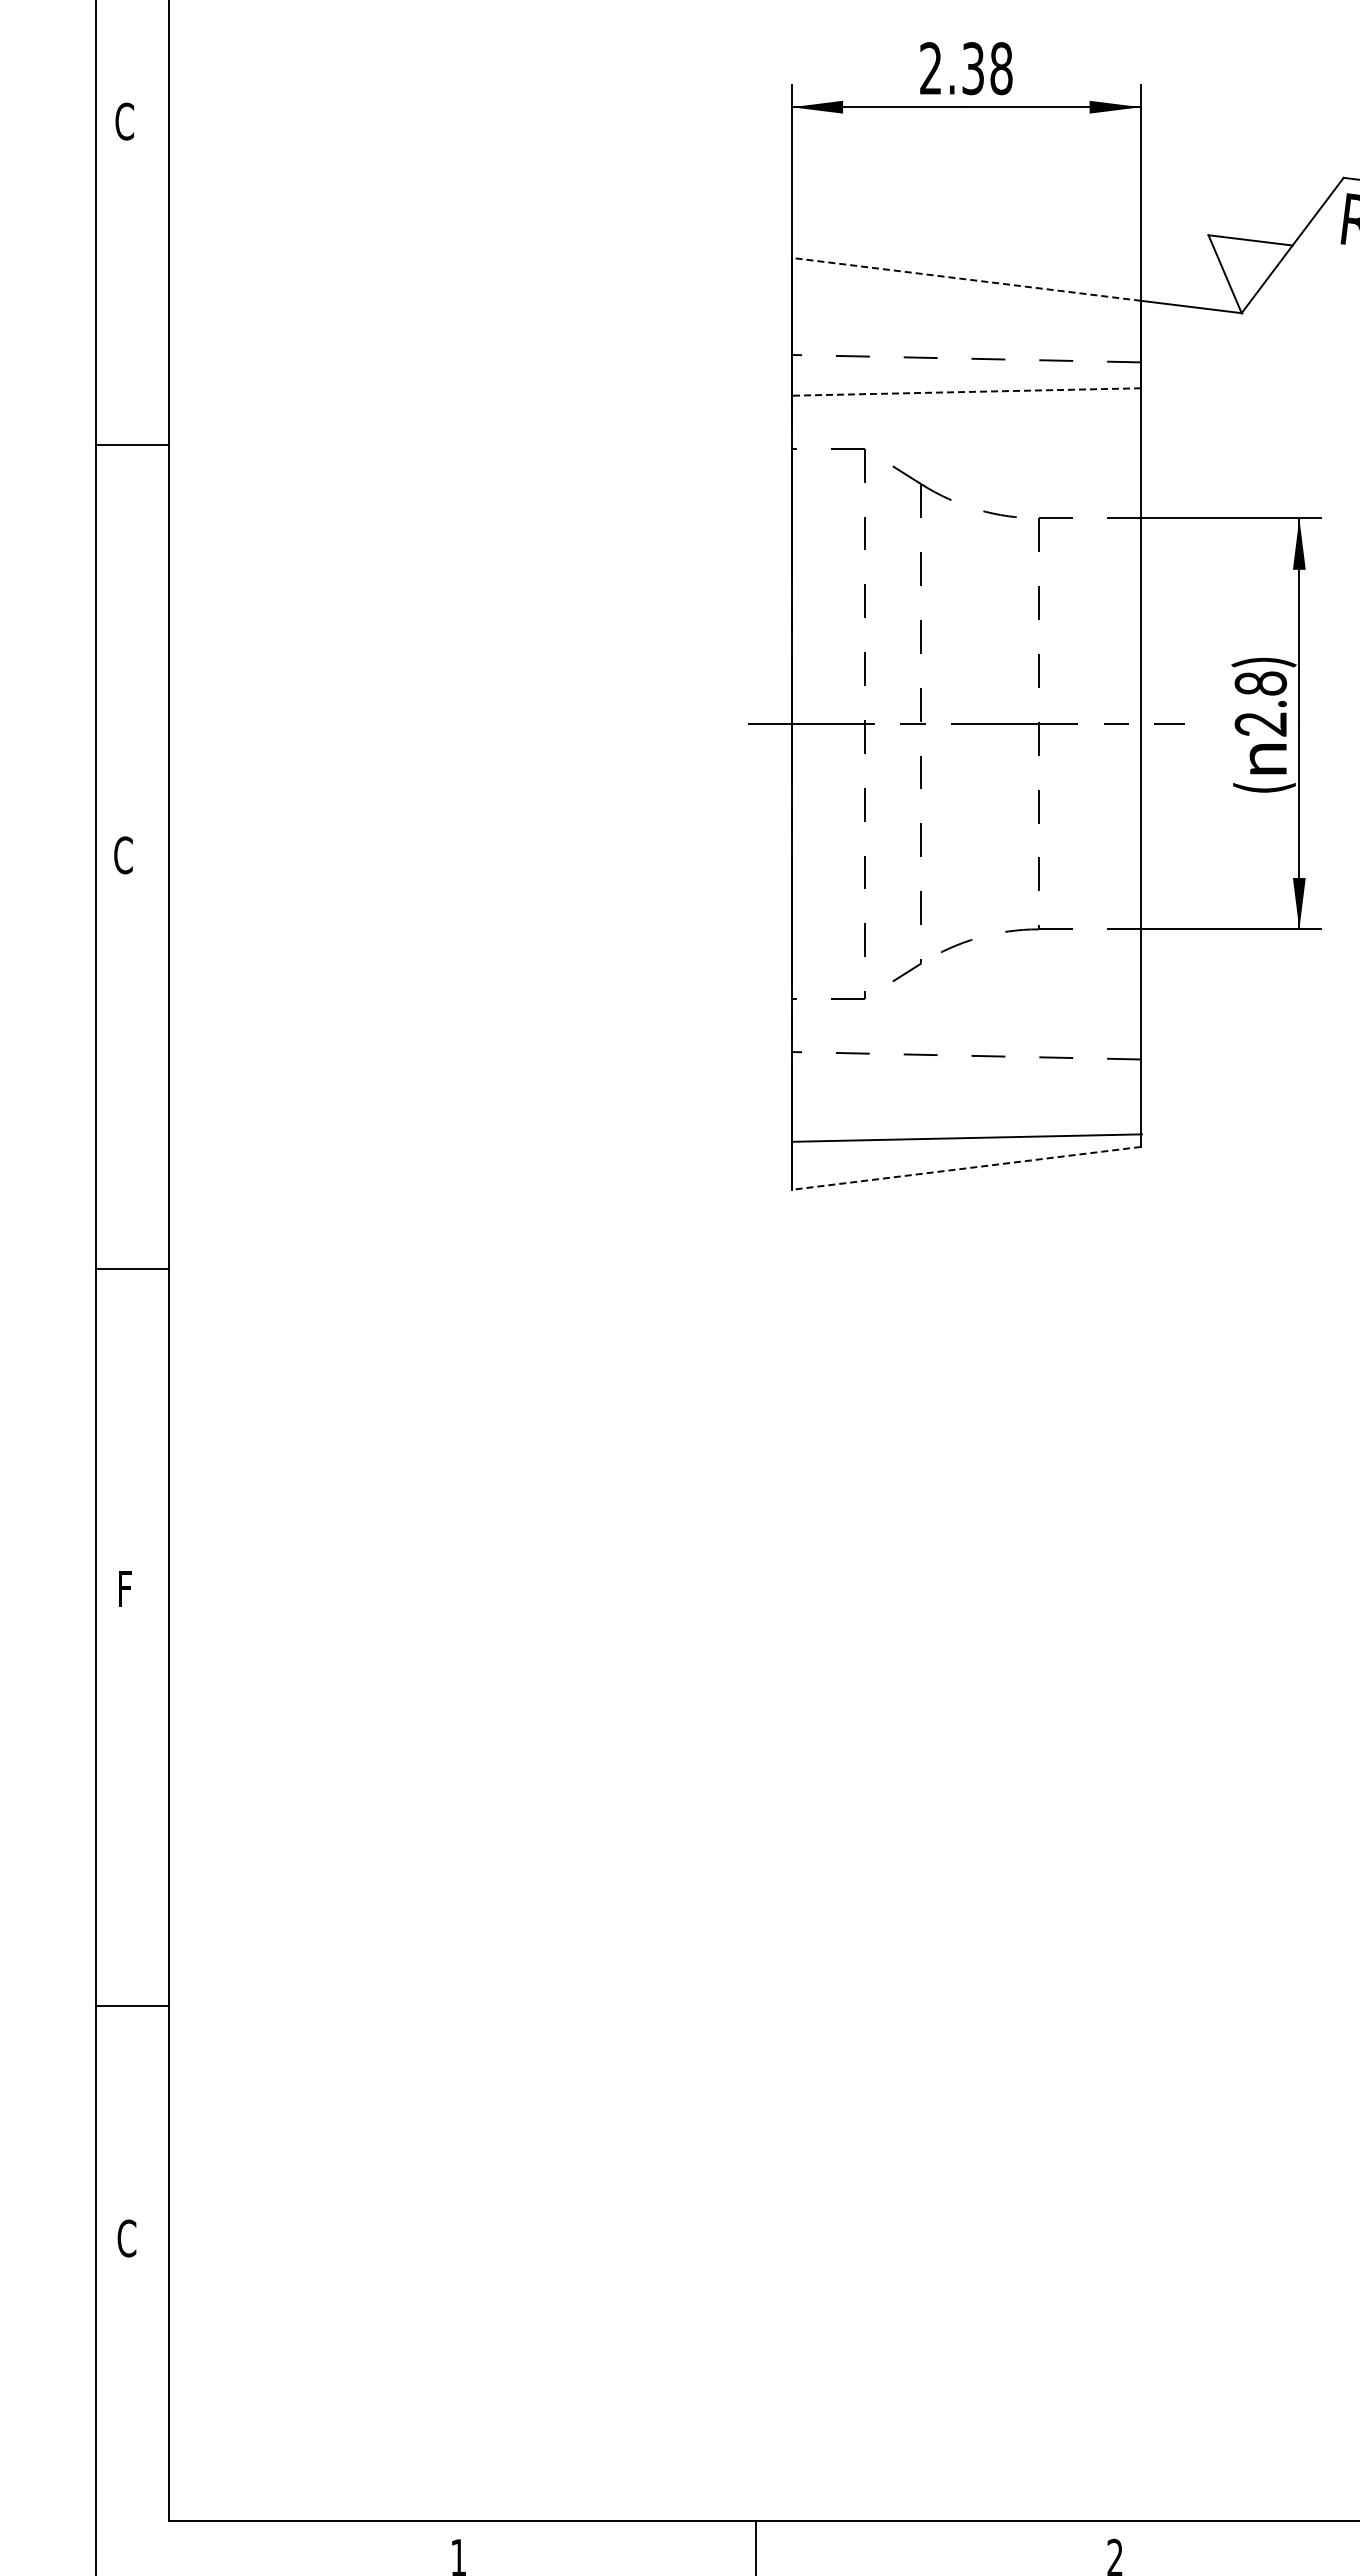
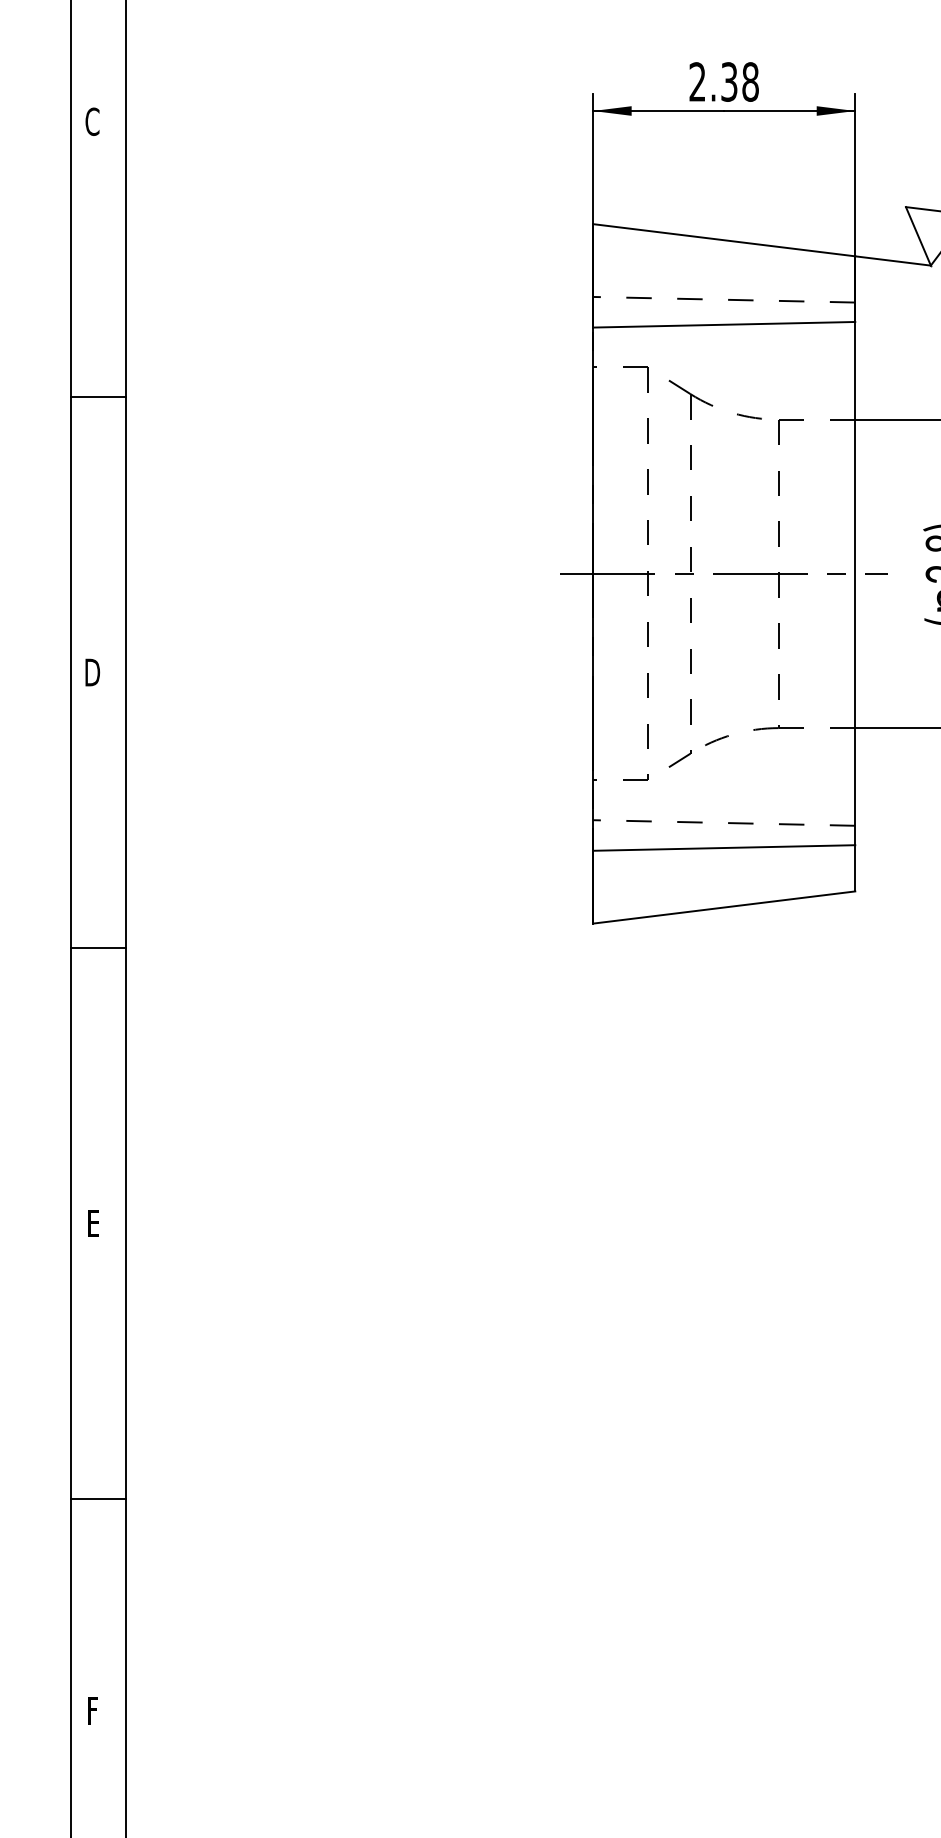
line: (966, 279) -> (724, 240), dashed -> solid
line: (966, 392) -> (724, 325), dashed -> solid
line: (132, 445) -> (98, 397), moved
text: (124, 855) -> (92, 672), C -> D
line: (966, 1137) -> (723, 847), moved
line: (966, 1168) -> (724, 907), dashed -> solid
line: (132, 1269) -> (98, 948), moved
text: (127, 1588) -> (94, 1222), F -> E
line: (132, 2006) -> (98, 1499), moved
text: (126, 2238) -> (93, 1710), C -> F

